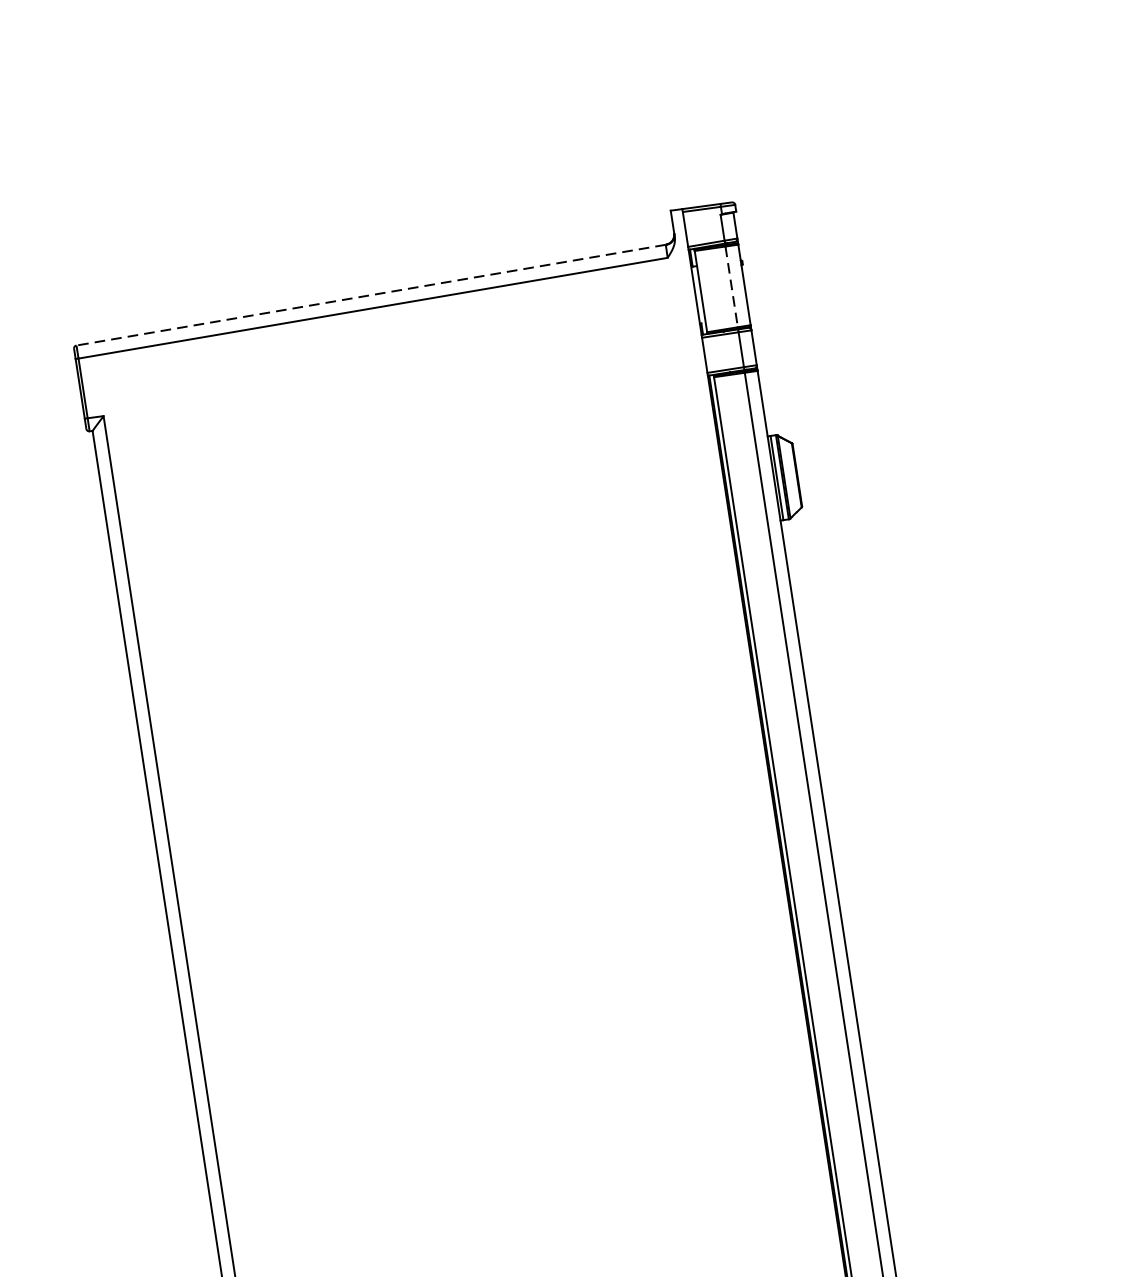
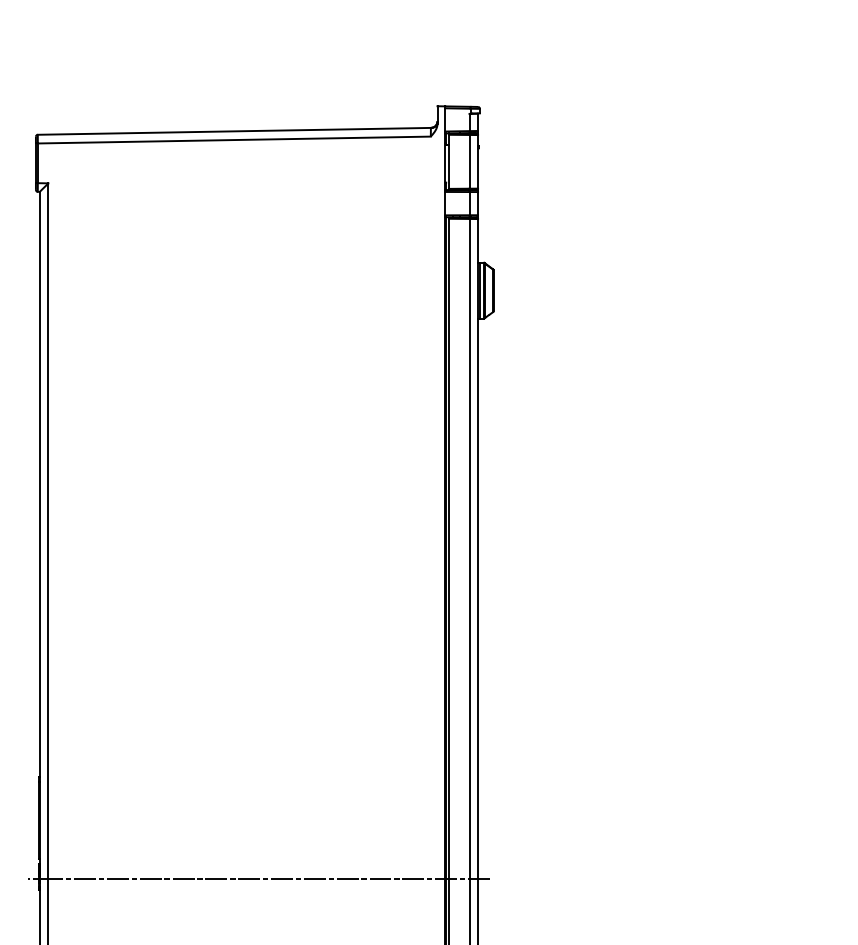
line: (731, 286) -> (469, 161), dashed -> solid
line: (371, 295) -> (234, 131), dashed -> solid

